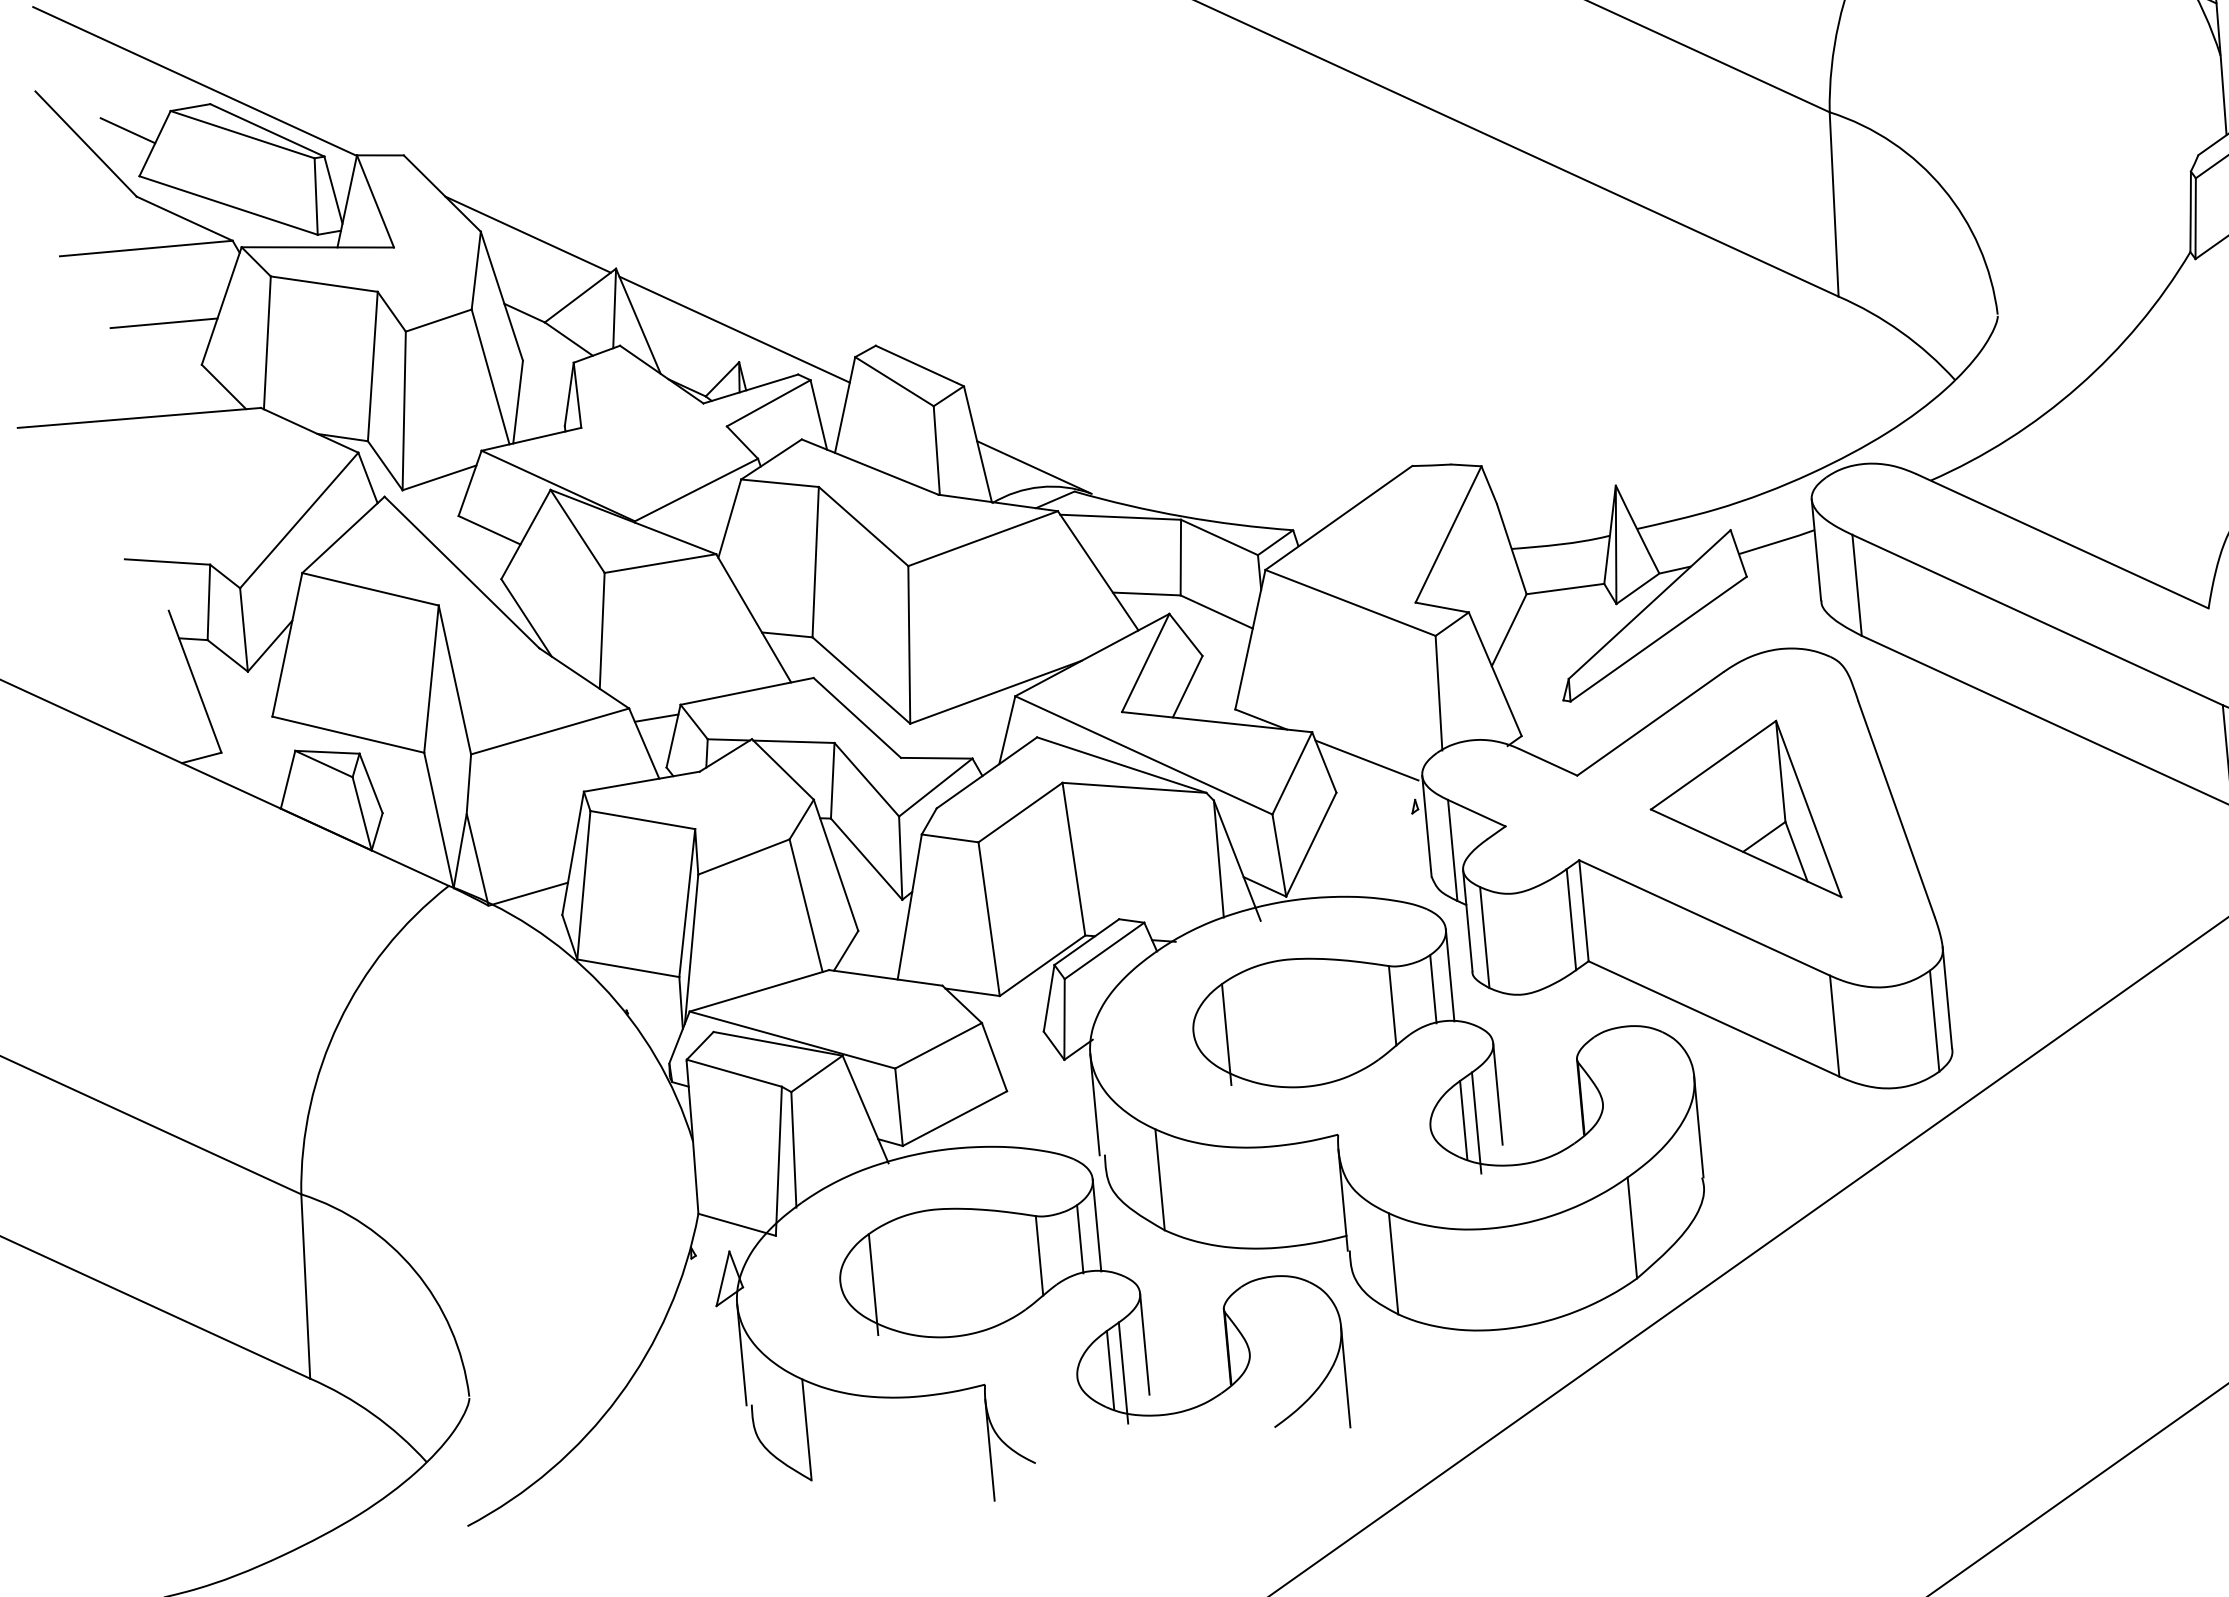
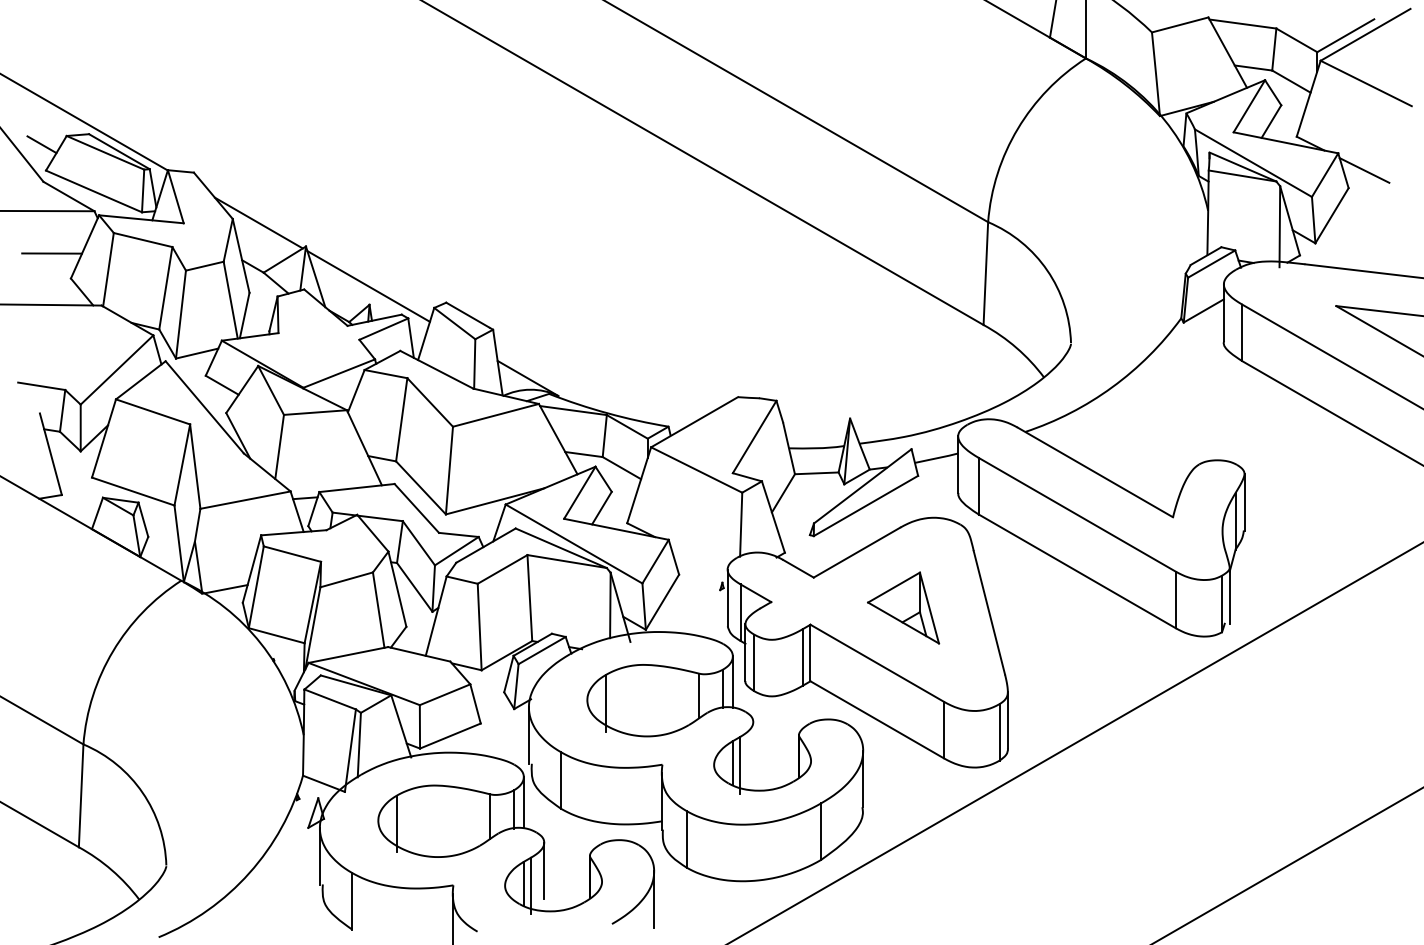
line: (1366, 760) -> (697, 558), removed
part: (1742, 814) -> (903, 607), size x0.7
line: (1498, 1094) -> (753, 750), removed

